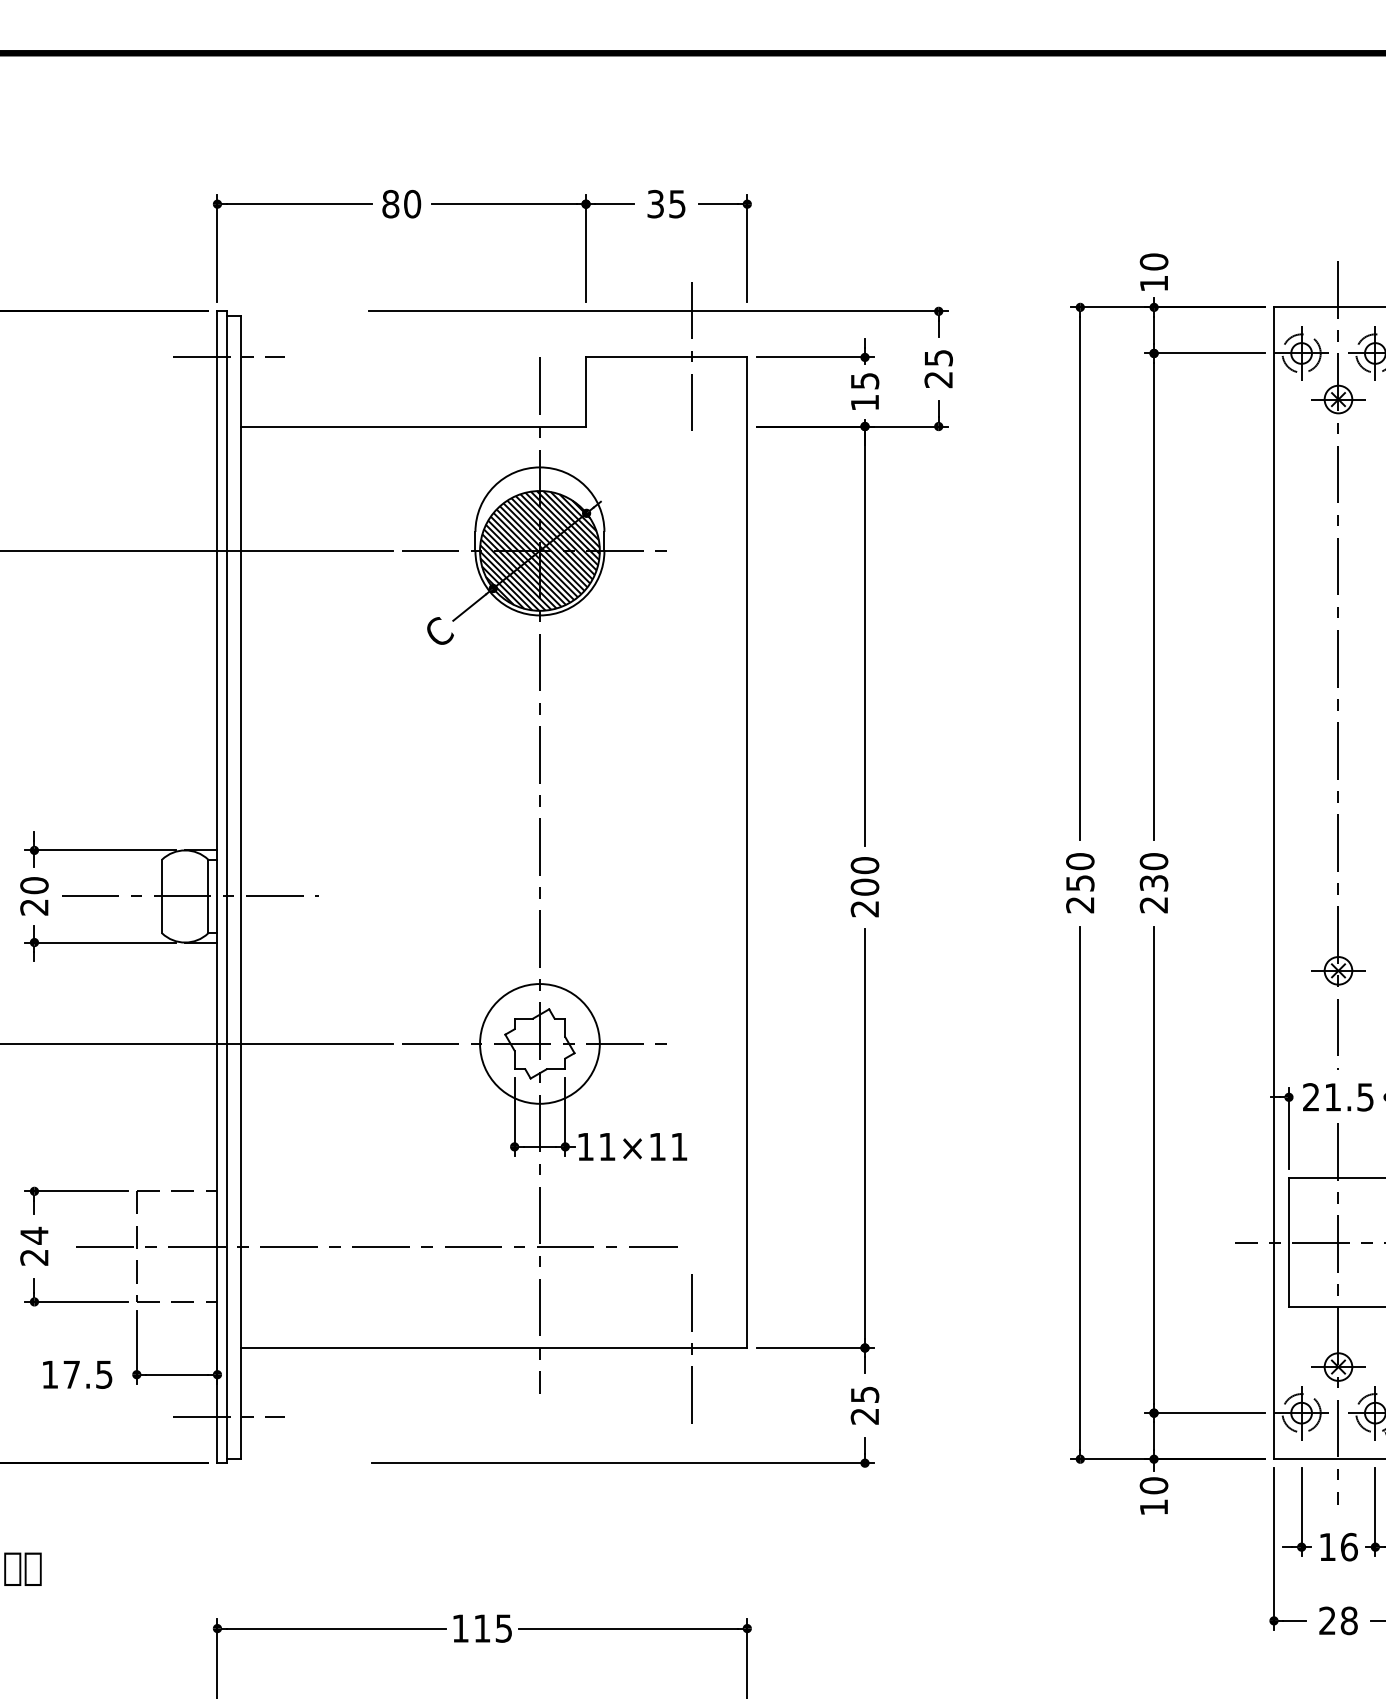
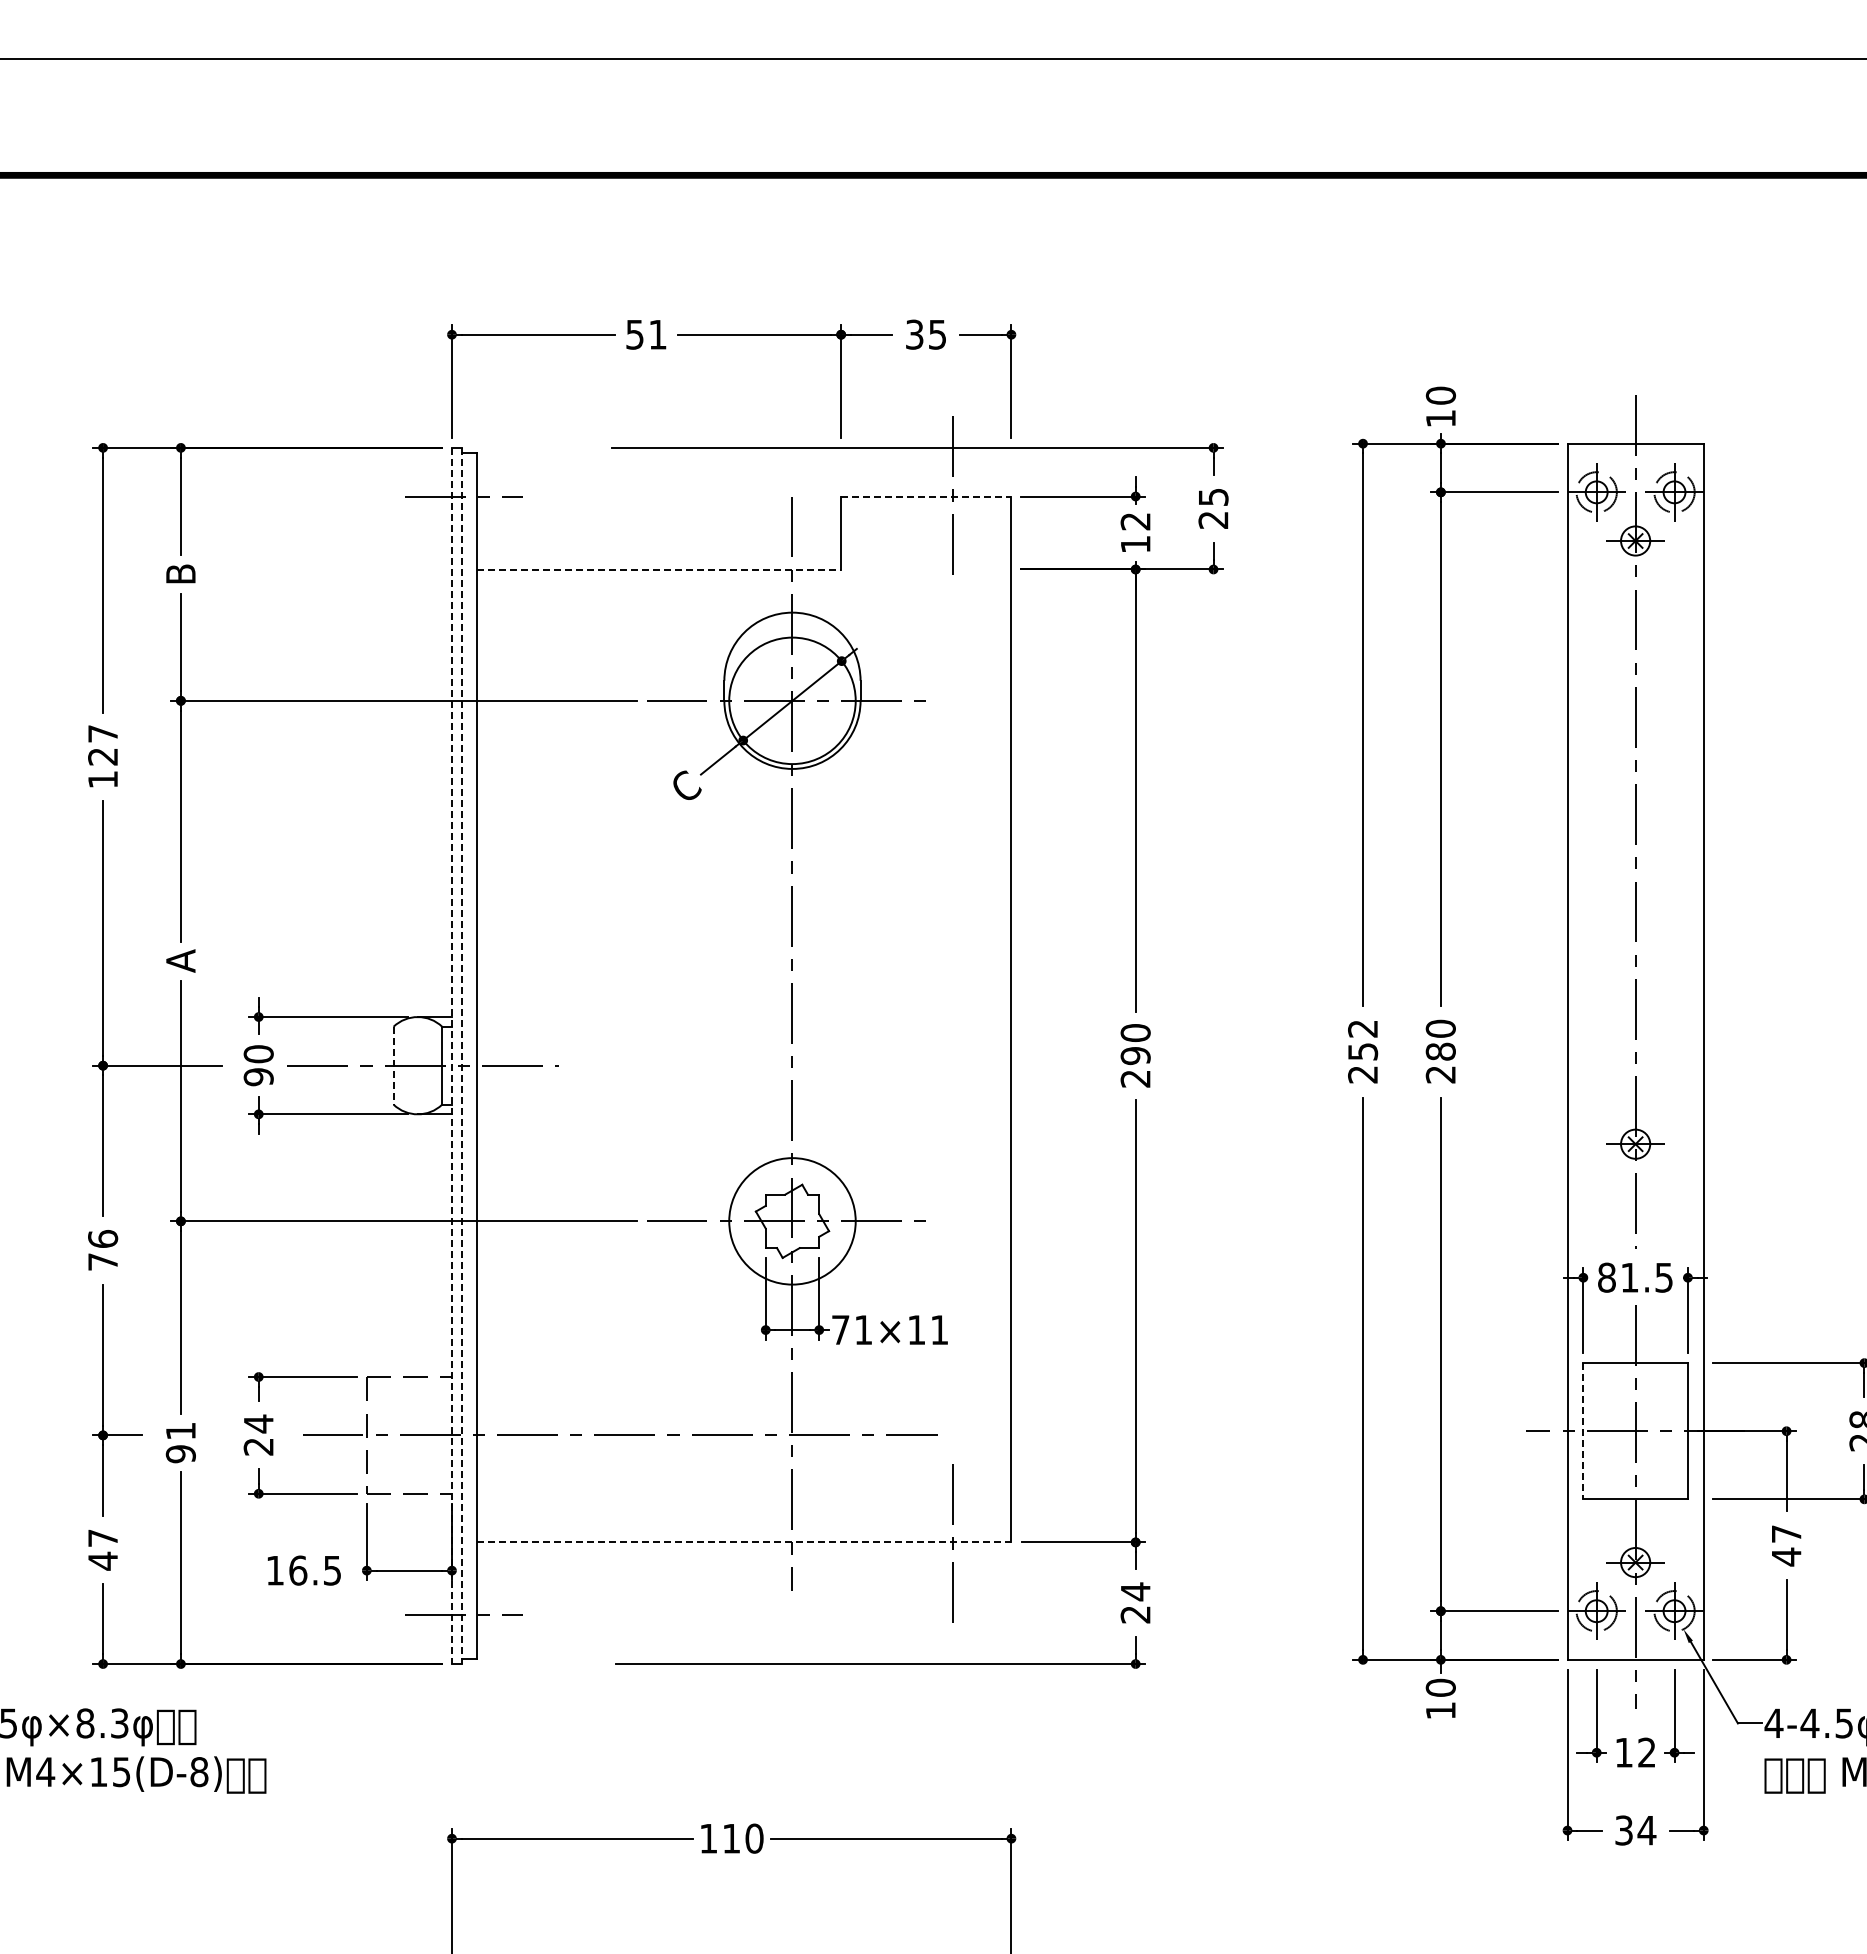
text: (401, 203) -> (646, 334), 80 -> 51
line: (666, 357) -> (926, 496), solid -> dashed
text: (864, 381) -> (1135, 521), 15 -> 12
line: (414, 426) -> (659, 569), solid -> dashed
hatch: (539, 550) -> (792, 700), removed
text: (1080, 861) -> (1363, 1028), 250 -> 252
text: (1153, 883) -> (1440, 1051), 230 -> 280
text: (864, 886) -> (1135, 1055), 200 -> 290
line: (217, 887) -> (451, 1056), solid -> dashed
line: (226, 887) -> (461, 1056), solid -> dashed
line: (162, 896) -> (393, 1065), solid -> dashed
text: (34, 907) -> (258, 1077), 20 -> 90
text: (1310, 1097) -> (1606, 1277), 21.5 -> 81.5
text: (585, 1146) -> (840, 1329), 11×11 -> 71×11
line: (1289, 1242) -> (1583, 1431), solid -> dashed
line: (494, 1348) -> (744, 1542), solid -> dashed
text: (72, 1374) -> (298, 1570), 17.5 -> 16.5
text: (864, 1394) -> (1135, 1591), 25 -> 24
text: (1349, 1546) -> (1647, 1752), 16 -> 12
text: (1338, 1620) -> (1635, 1830), 28 -> 34
text: (503, 1628) -> (754, 1838), 115 -> 110

